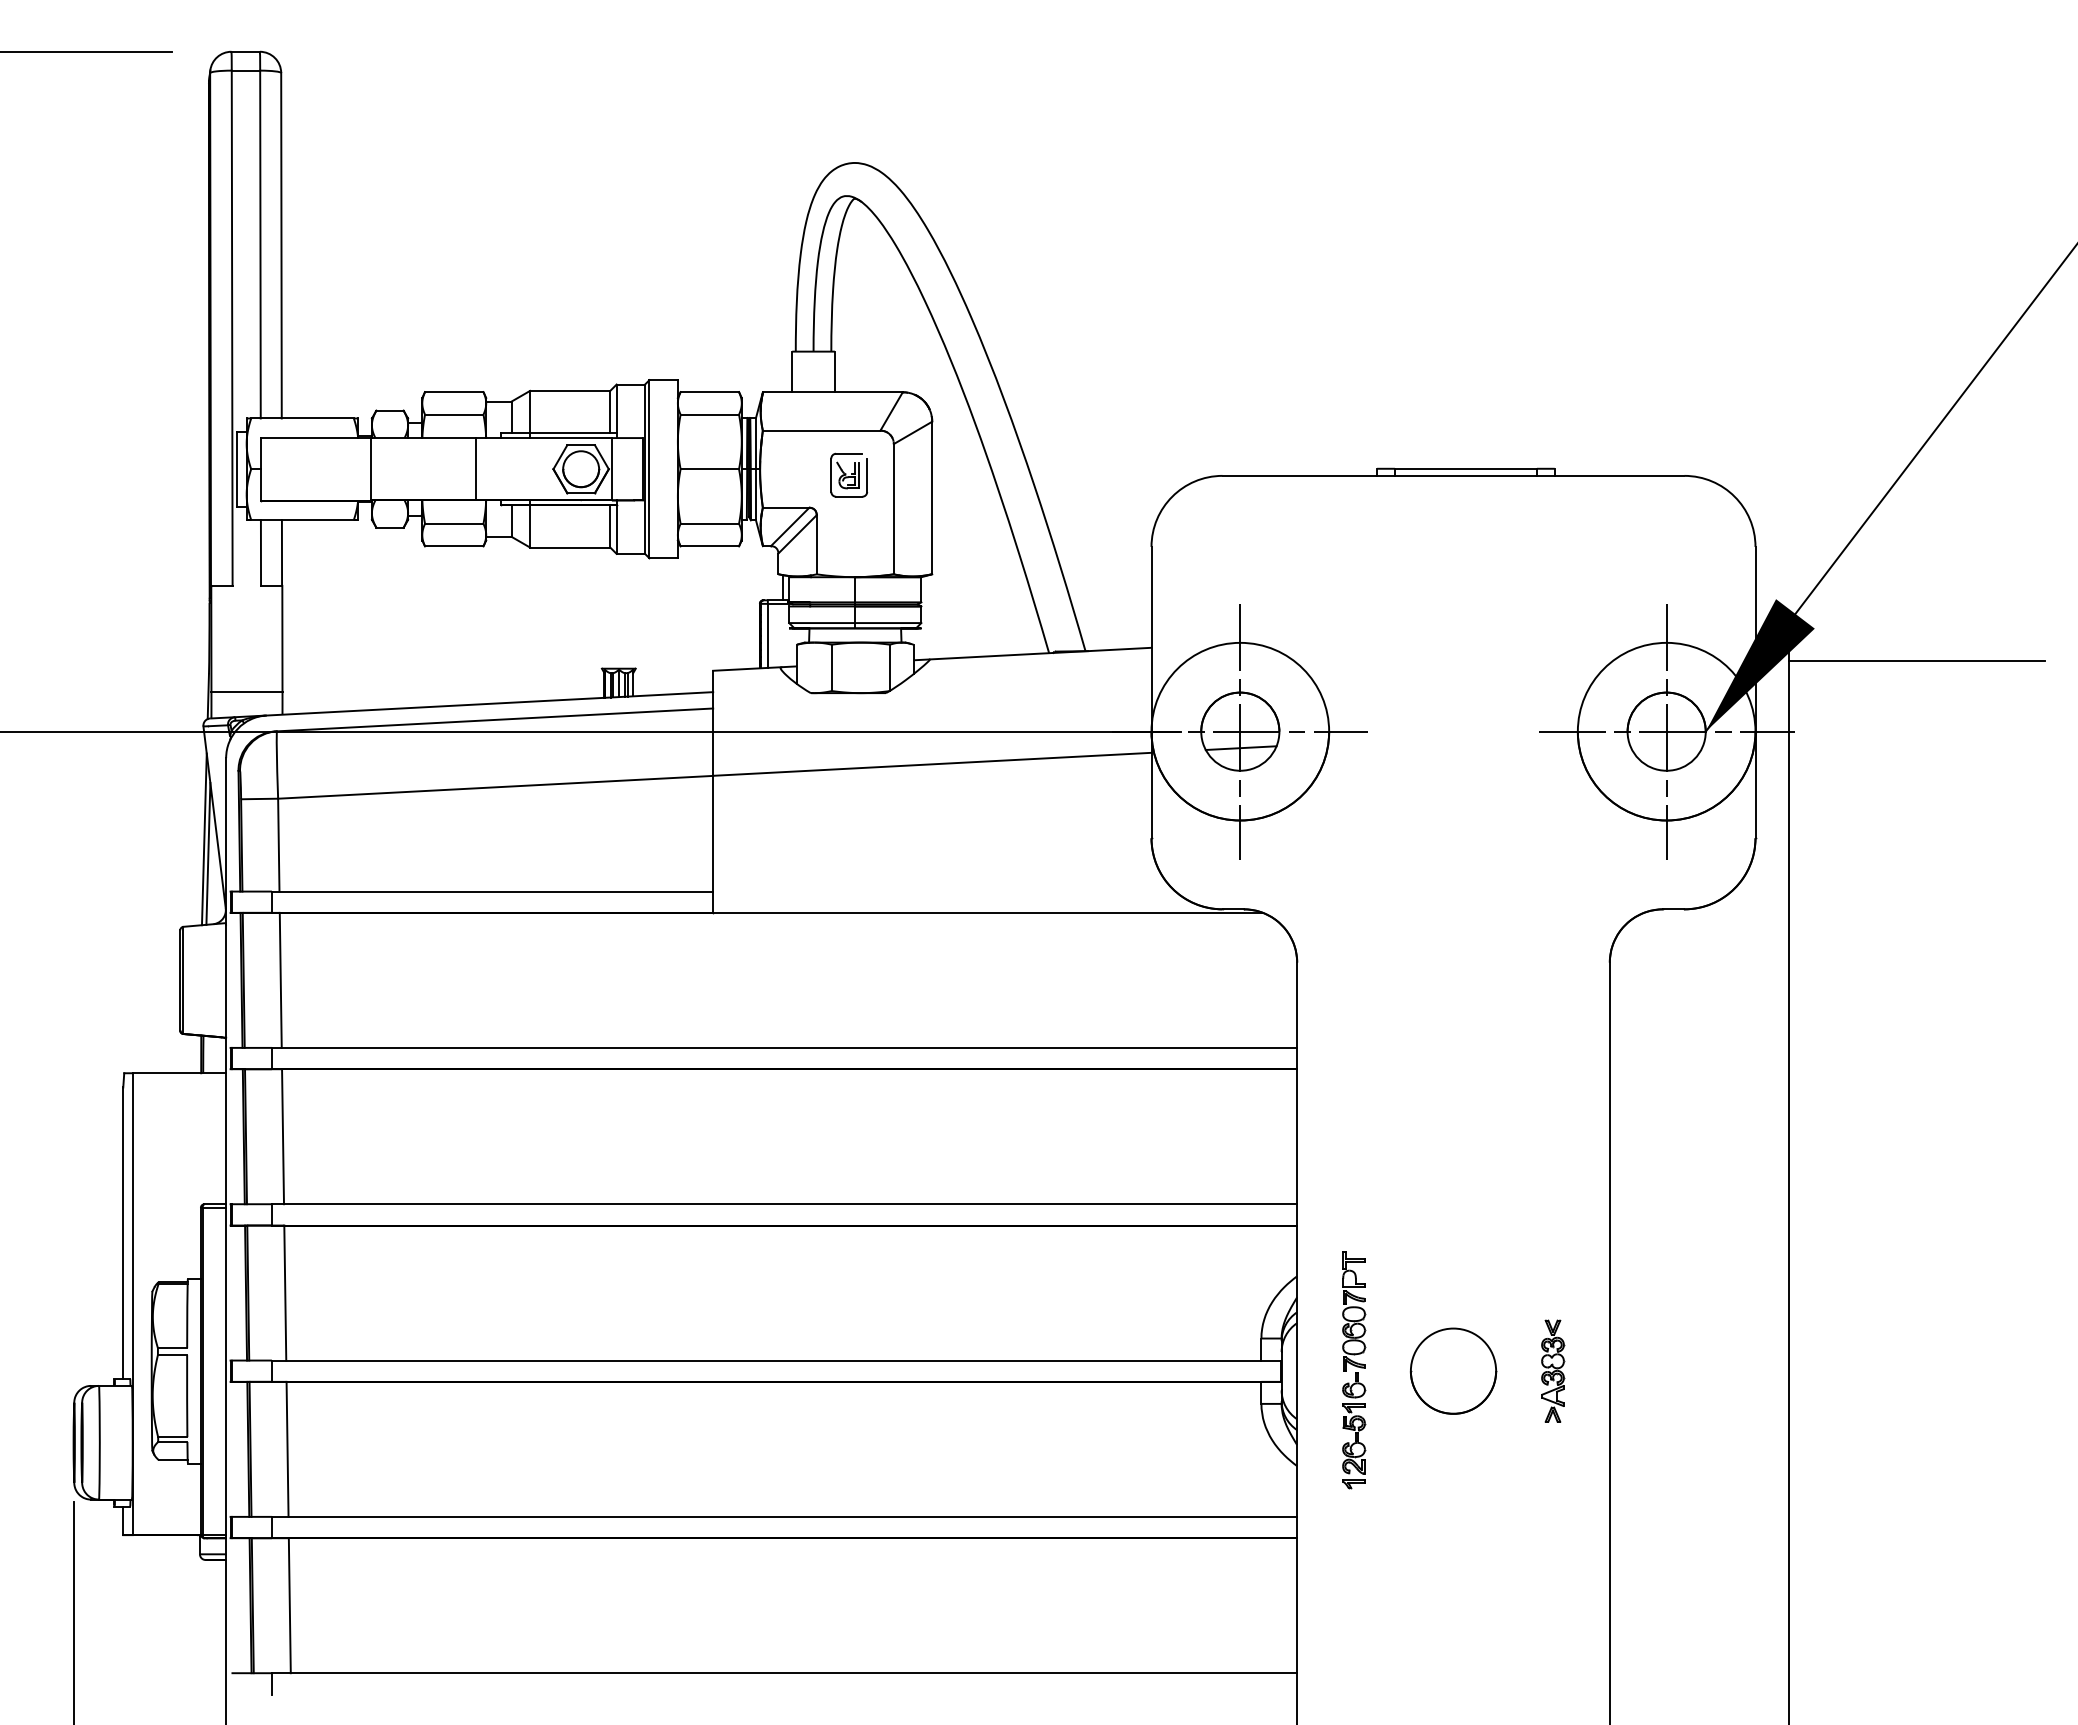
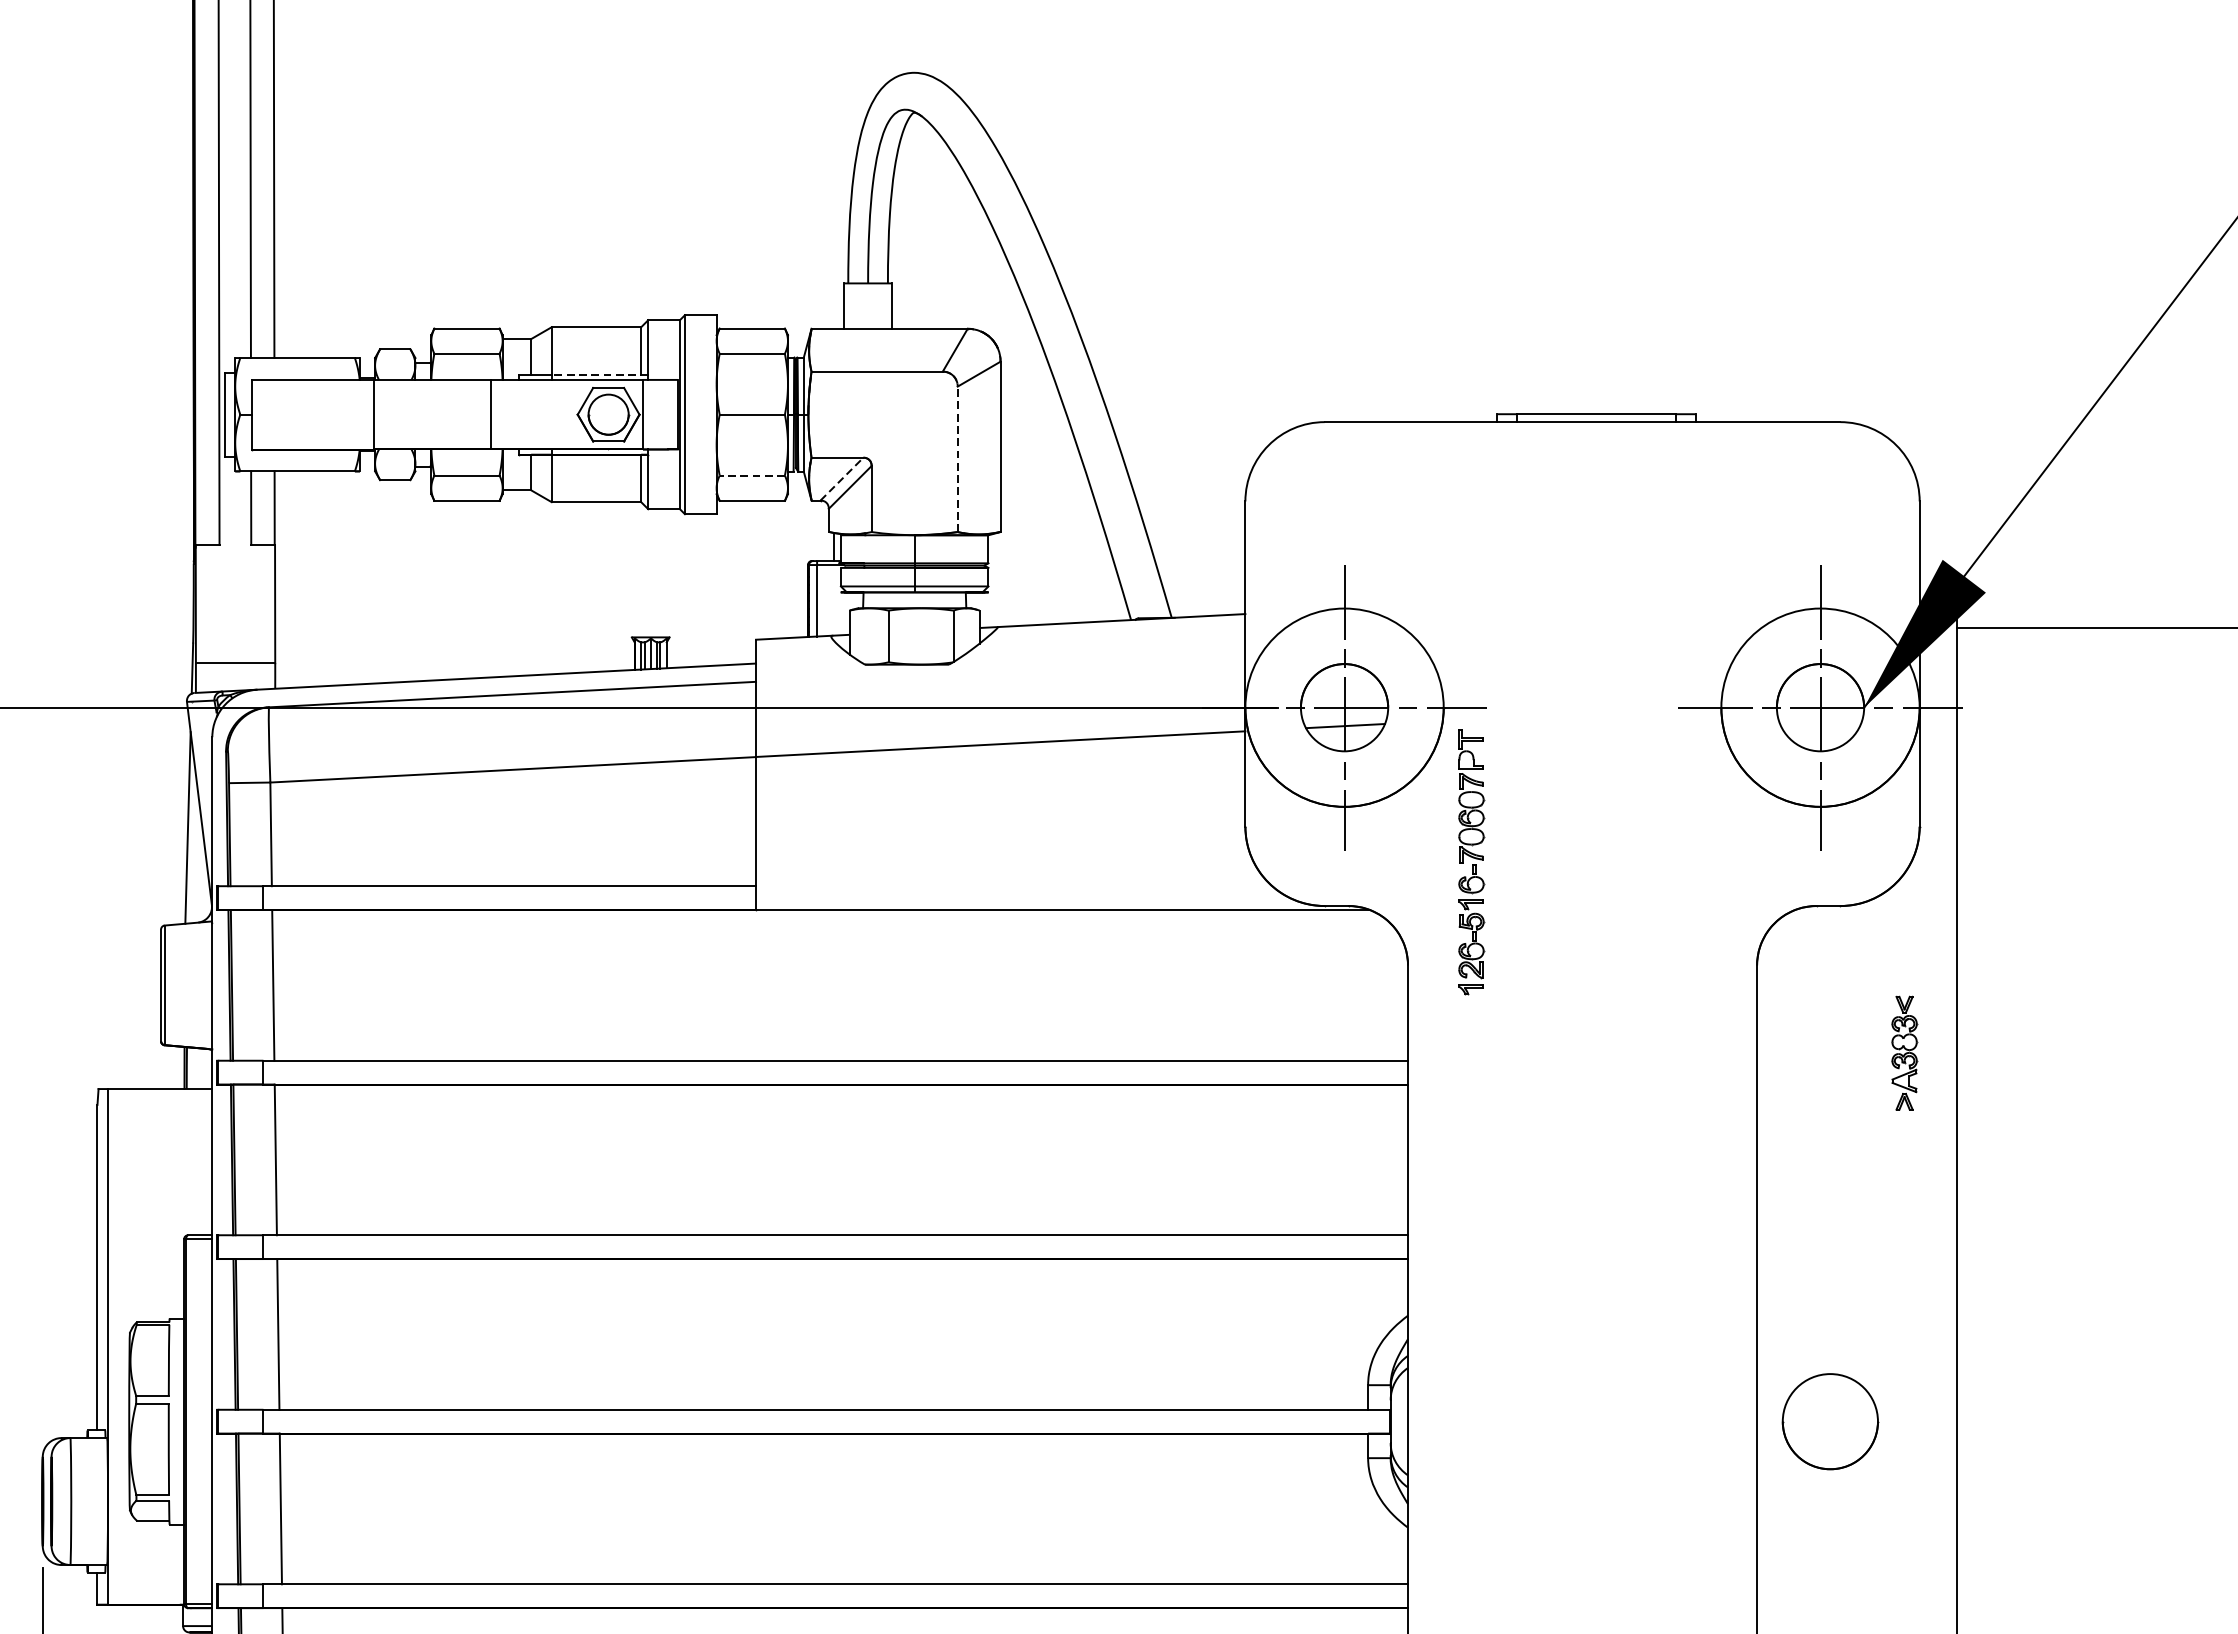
line: (572, 433) -> (598, 374), solid -> dashed
part: (848, 474) -> (907, 420), removed
line: (893, 508) -> (957, 458), solid -> dashed
line: (709, 523) -> (751, 475), solid -> dashed
line: (790, 526) -> (842, 478), solid -> dashed
line: (208, 853) -> (192, 843), removed
part: (1354, 1370) -> (1472, 862), moved
part: (1453, 1370) -> (1830, 1420), moved
part: (1553, 1370) -> (1905, 1052), moved

